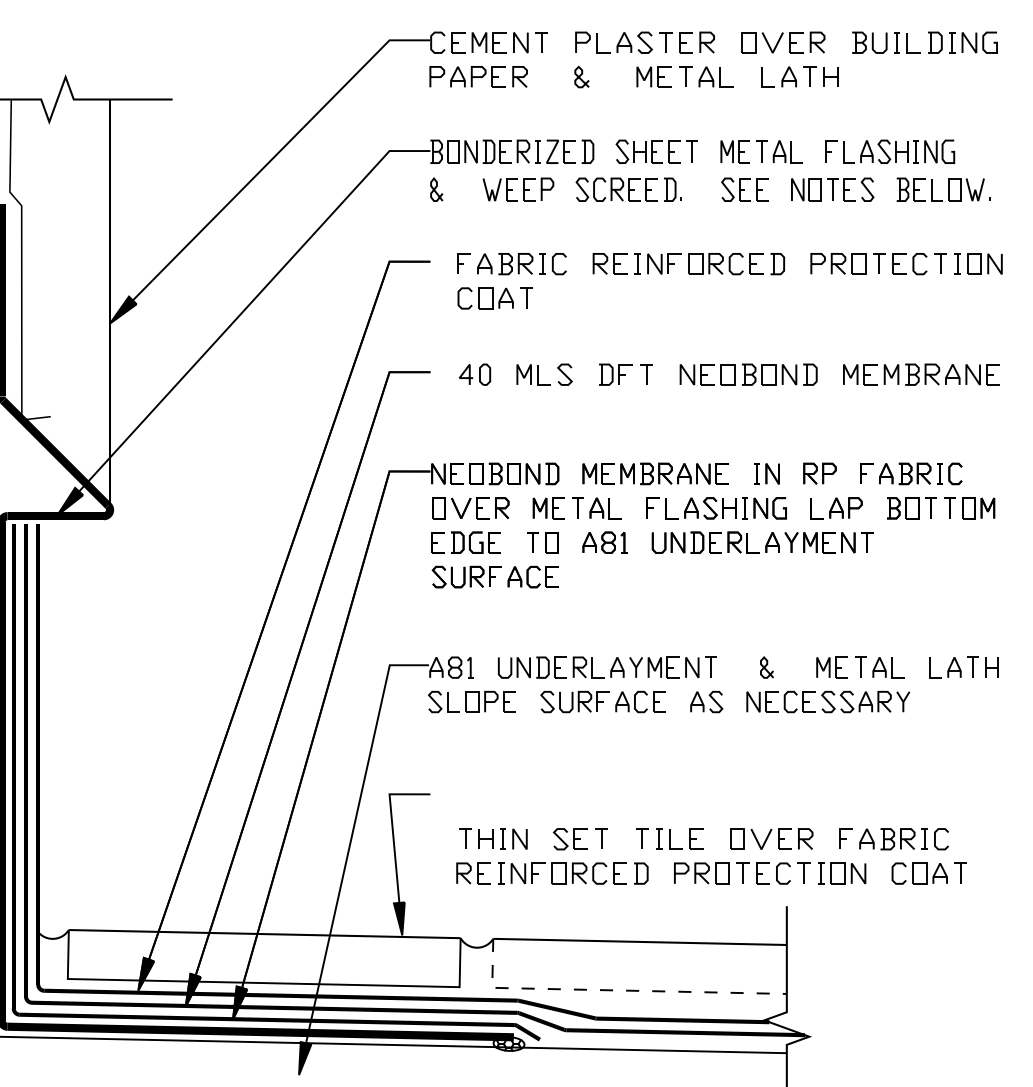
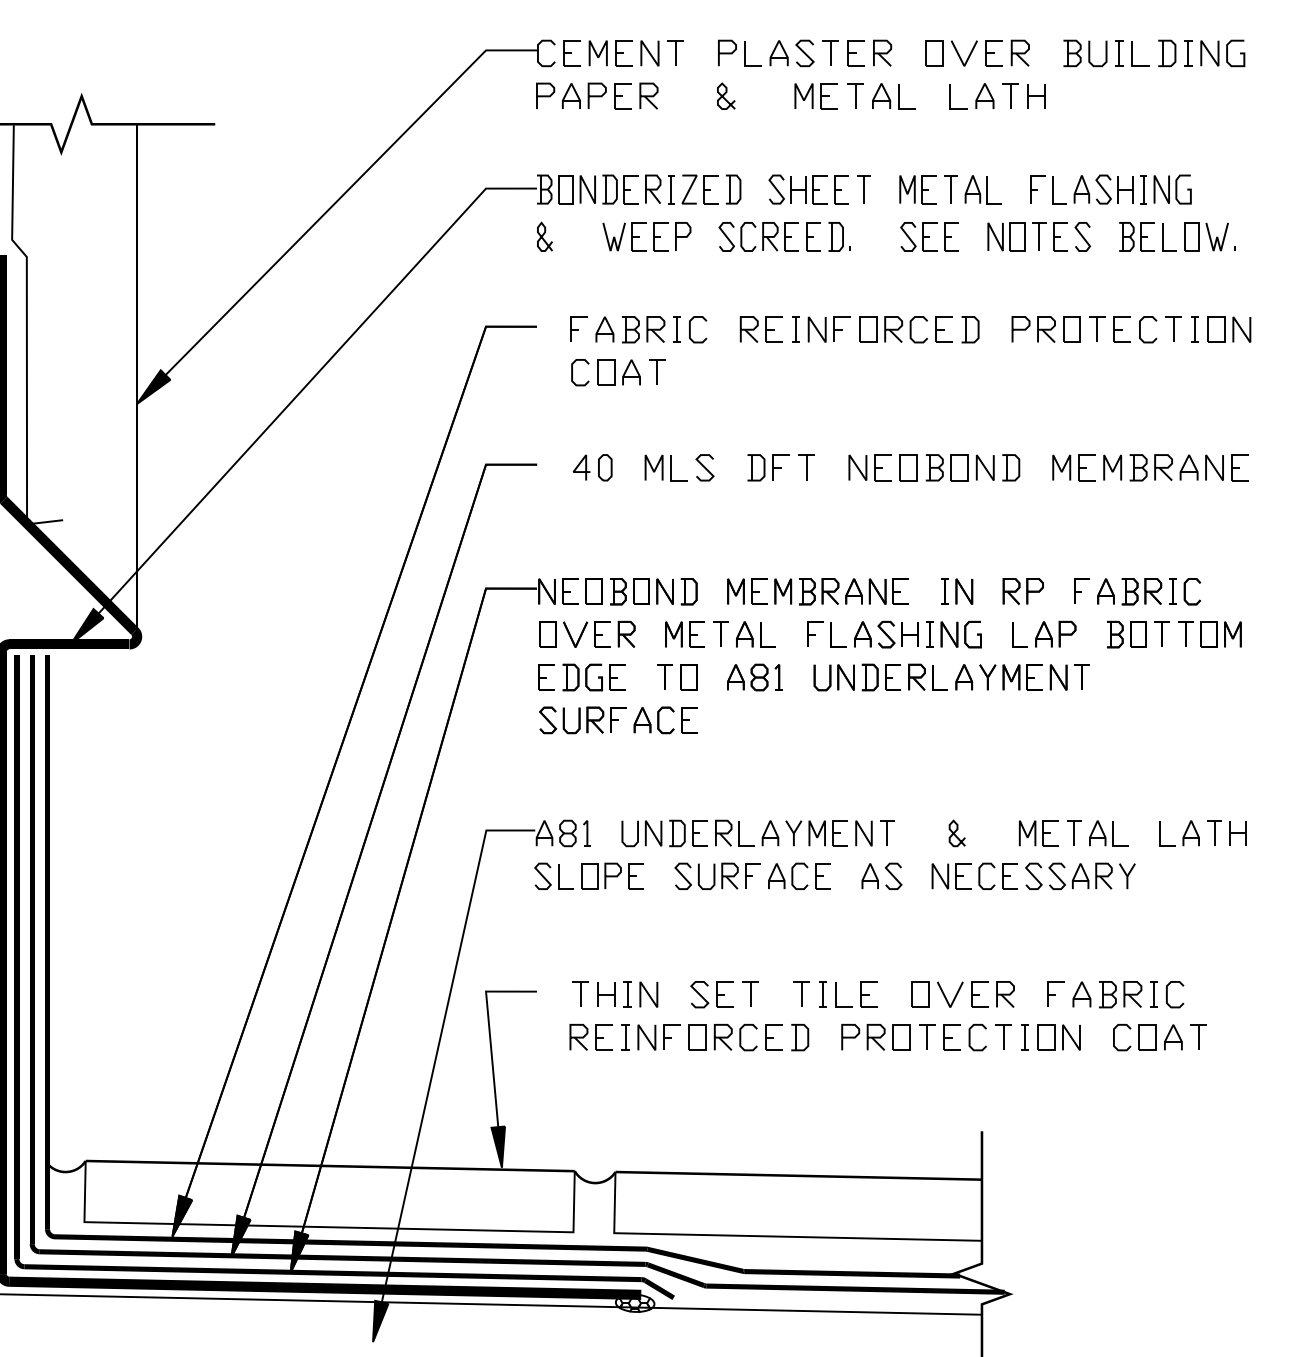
part: (715, 863) -> (892, 1024), moved
line: (615, 990) -> (767, 1236), dashed -> solid

